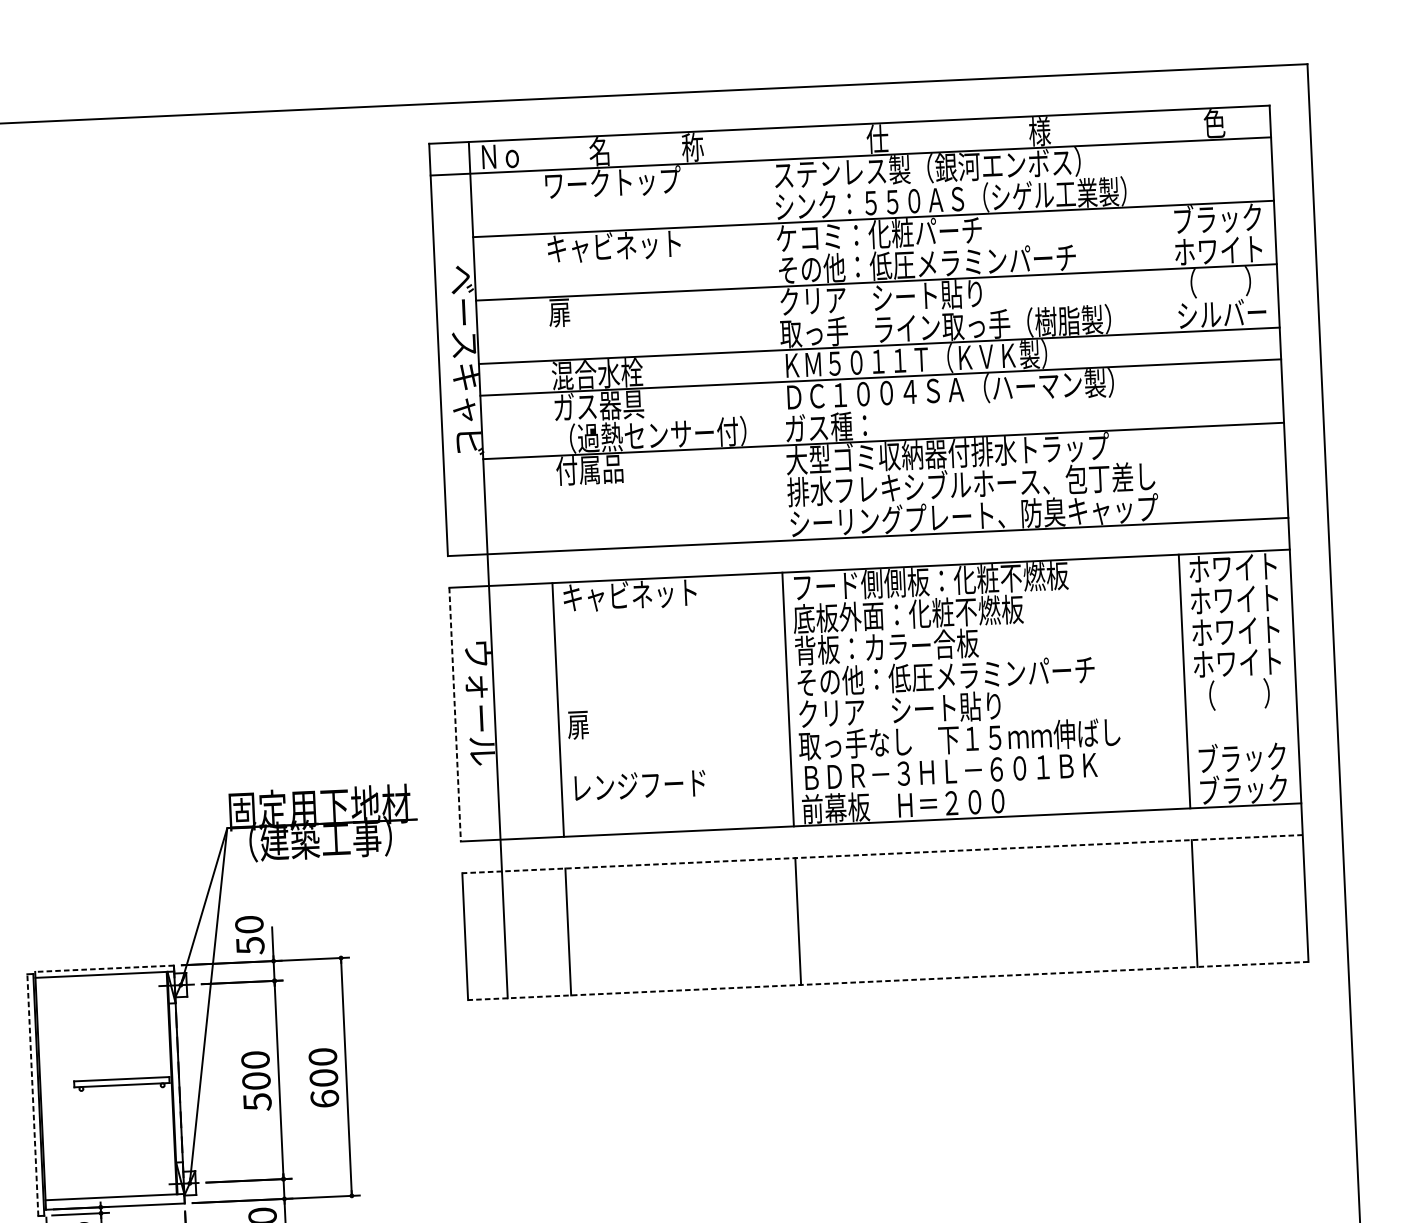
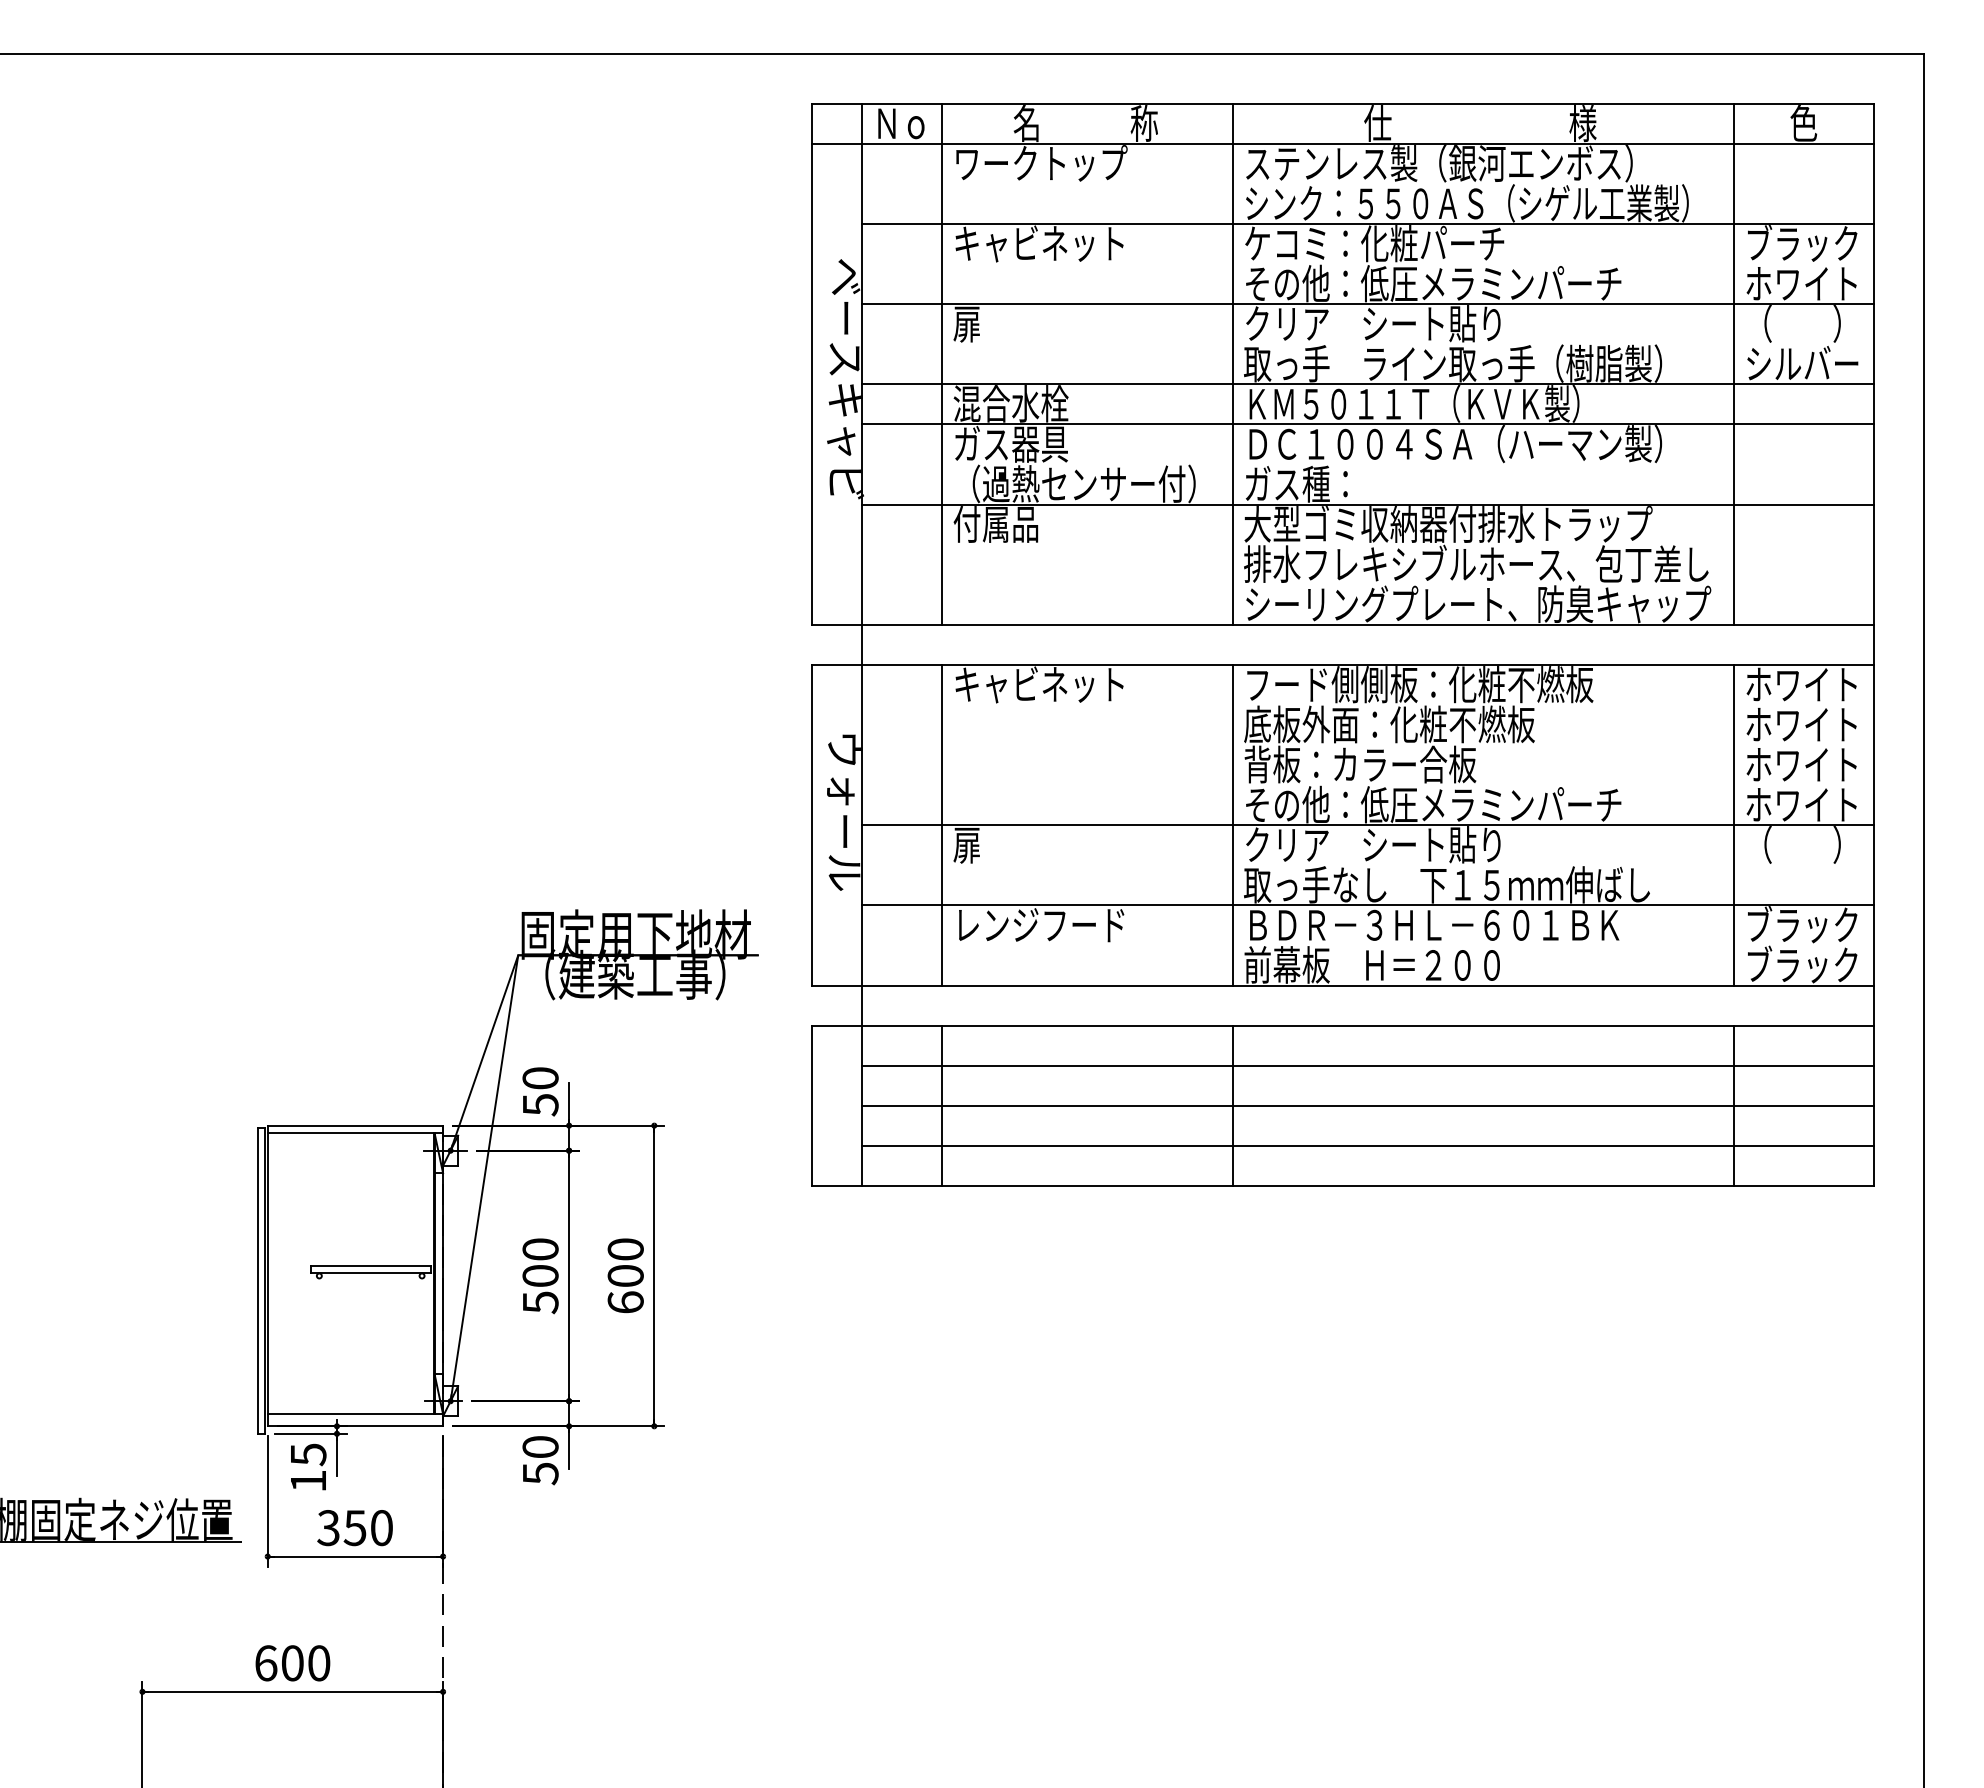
line: (1168, 316) -> (1734, 363), added
line: (771, 334) -> (1233, 363), added
line: (541, 344) -> (942, 363), added
line: (895, 694) -> (1368, 825), added
line: (455, 714) -> (812, 825), dashed -> solid
line: (898, 758) -> (1368, 905), added
line: (881, 854) -> (1342, 1025), dashed -> solid
line: (903, 884) -> (1368, 1065), added
line: (905, 916) -> (1368, 1105), added
line: (906, 948) -> (1368, 1145), added
line: (104, 968) -> (355, 1125), dashed -> solid
line: (887, 980) -> (1342, 1185), dashed -> solid
line: (32, 1094) -> (257, 1280), dashed -> solid

